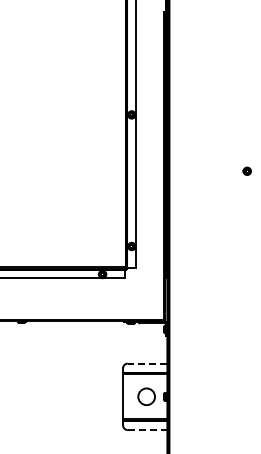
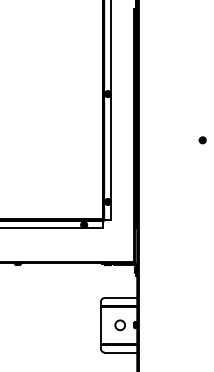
line: (147, 363) -> (120, 297), dashed -> solid
circle: (146, 396) -> (120, 325), size x0.71
line: (147, 430) -> (120, 352), dashed -> solid

